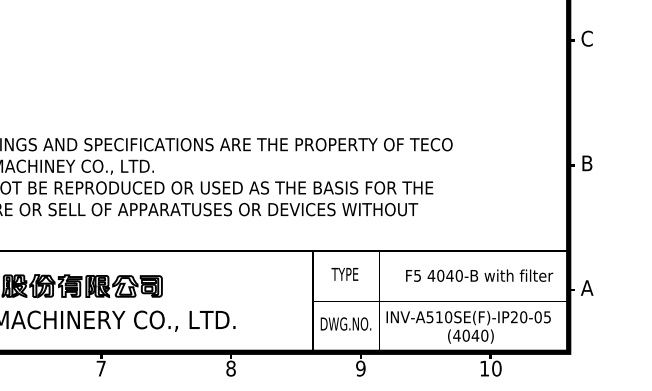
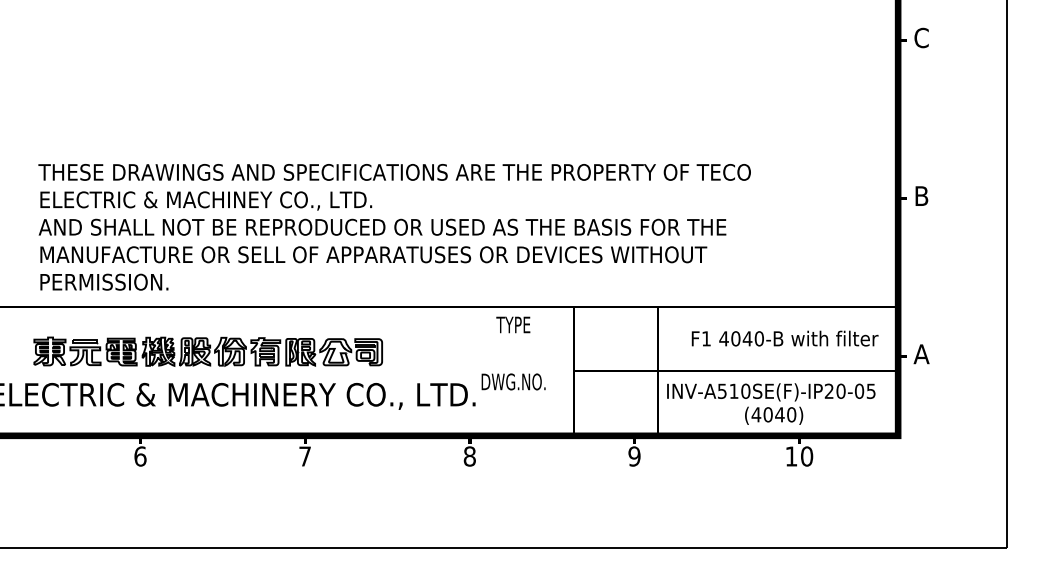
text: (345, 274) -> (513, 324), moved
text: (417, 275) -> (706, 338), F5 -> F1
text: (345, 323) -> (513, 381), moved

